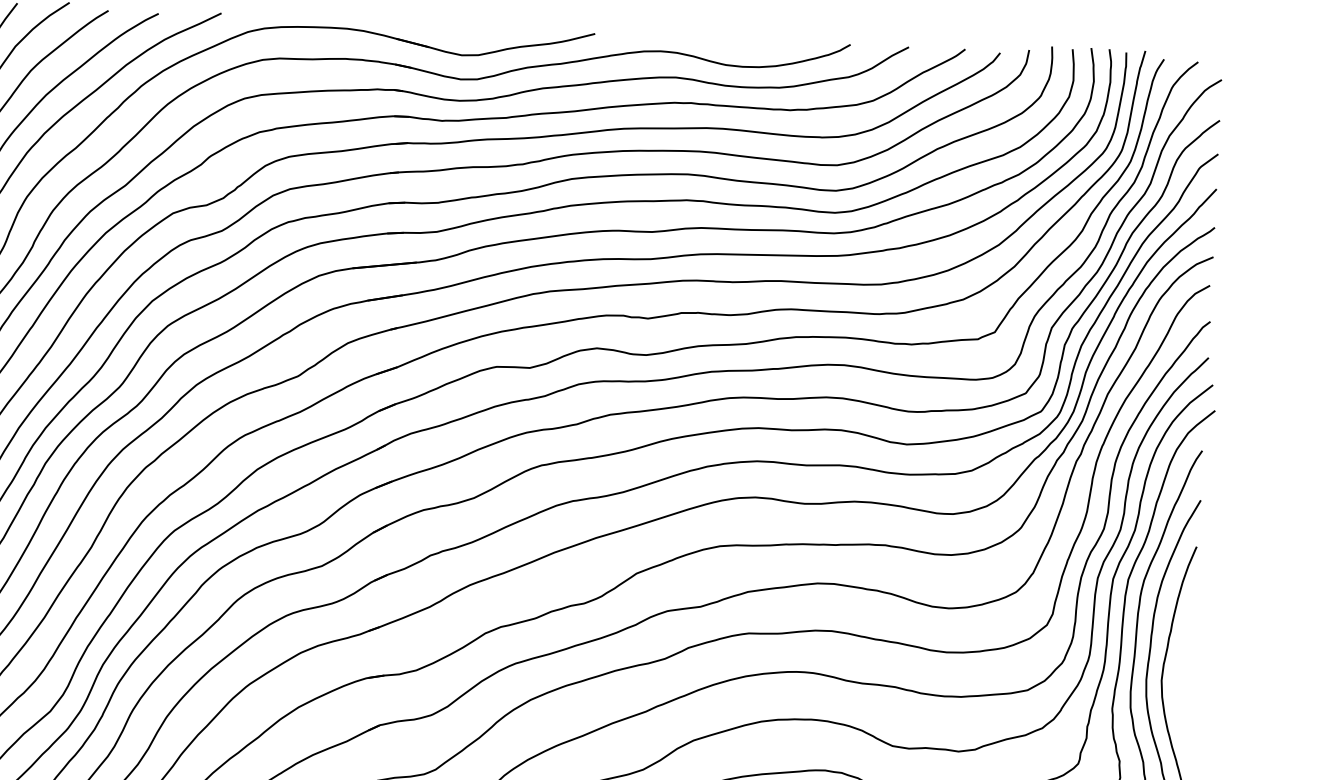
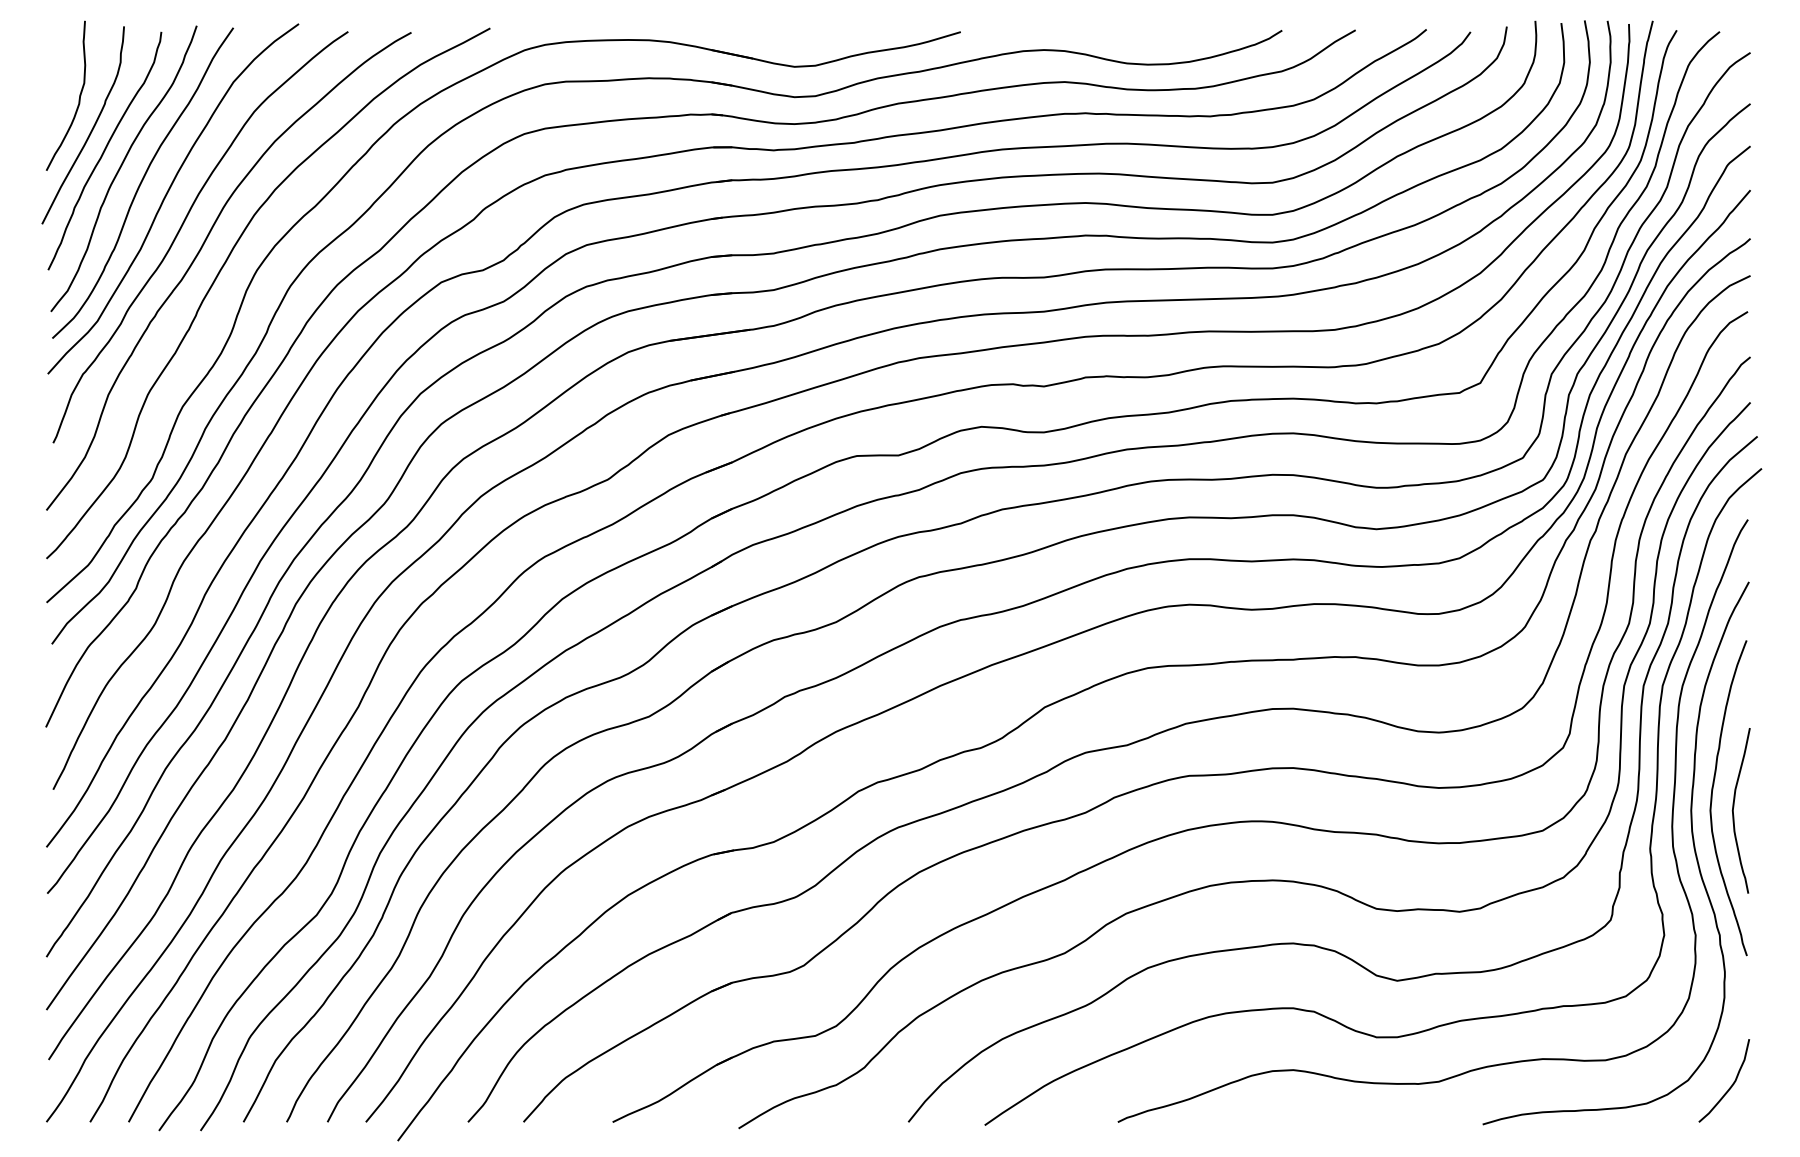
curve: (1180, 678) -> (1734, 807), added

